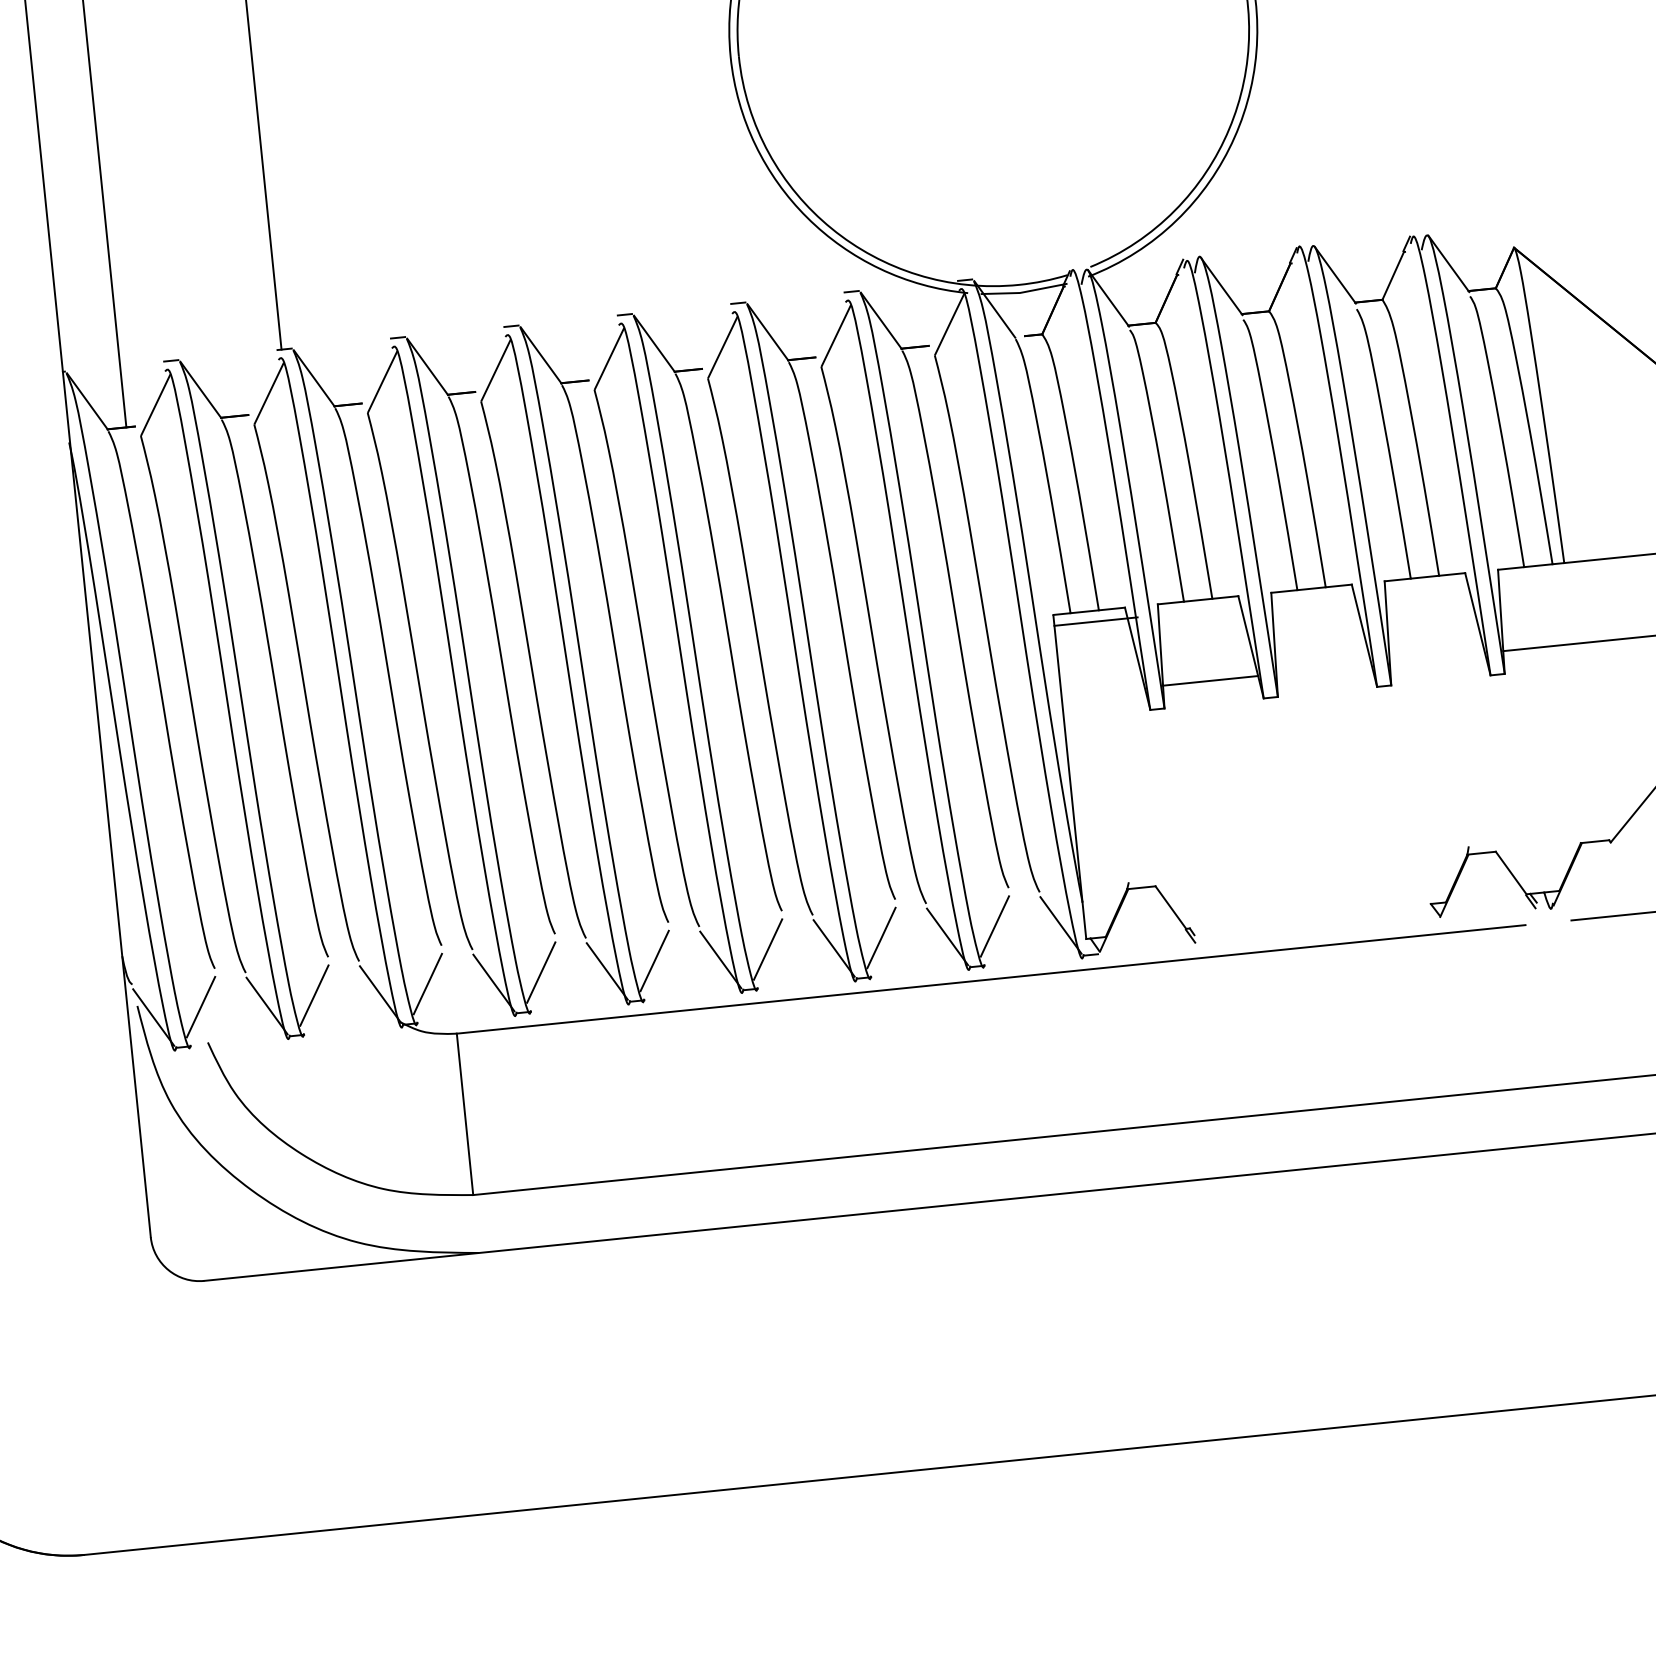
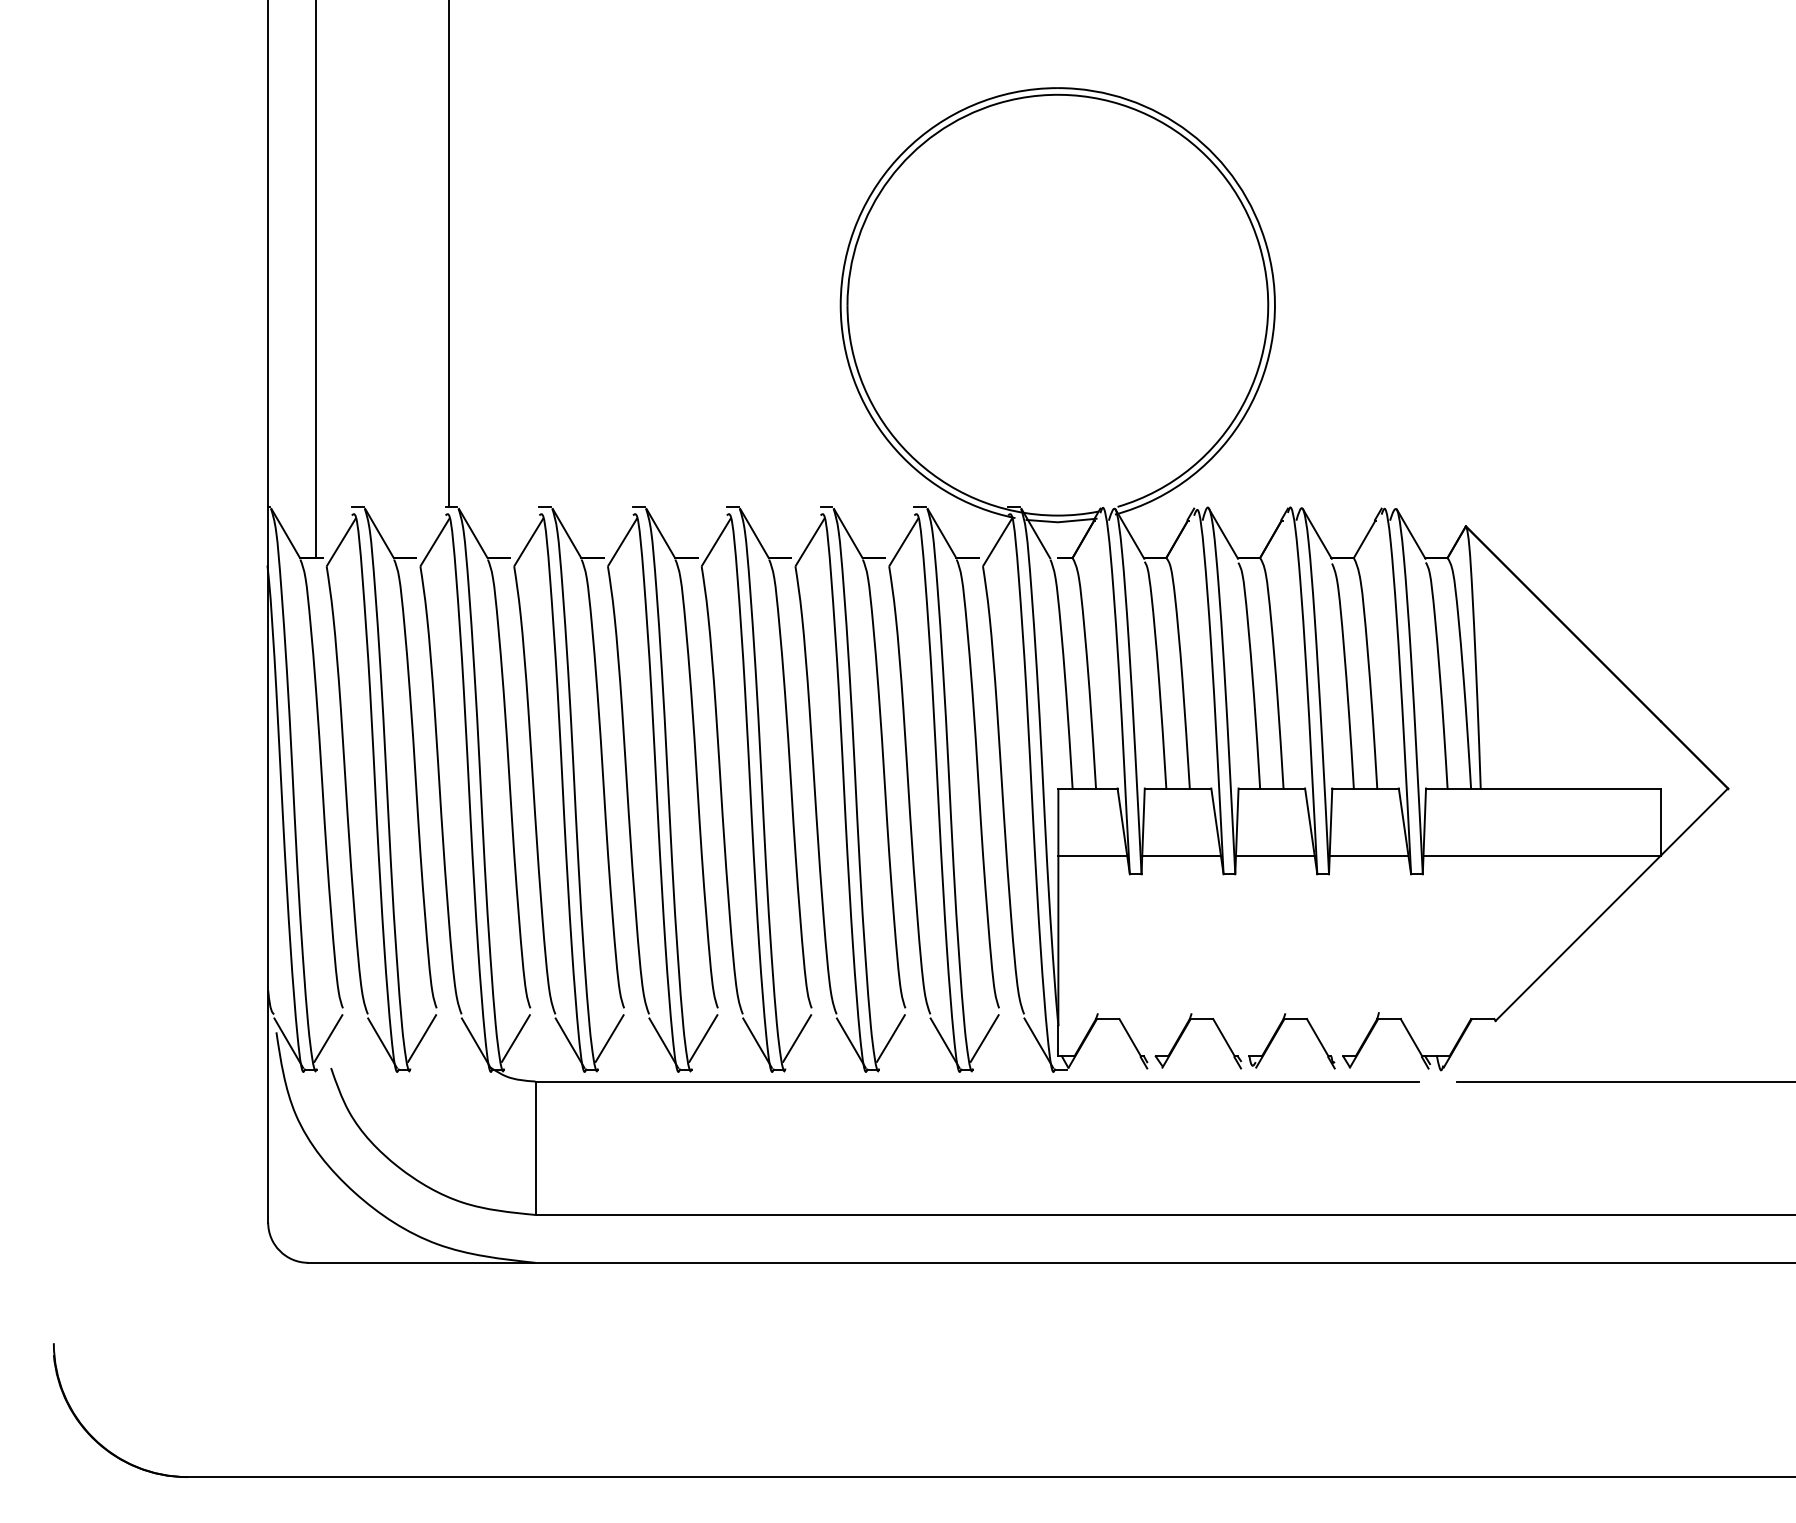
line: (1095, 621) -> (1092, 855), moved
line: (1436, 657) -> (1368, 855), added
line: (1324, 669) -> (1275, 855), added
part: (1316, 914) -> (1248, 1055), added

